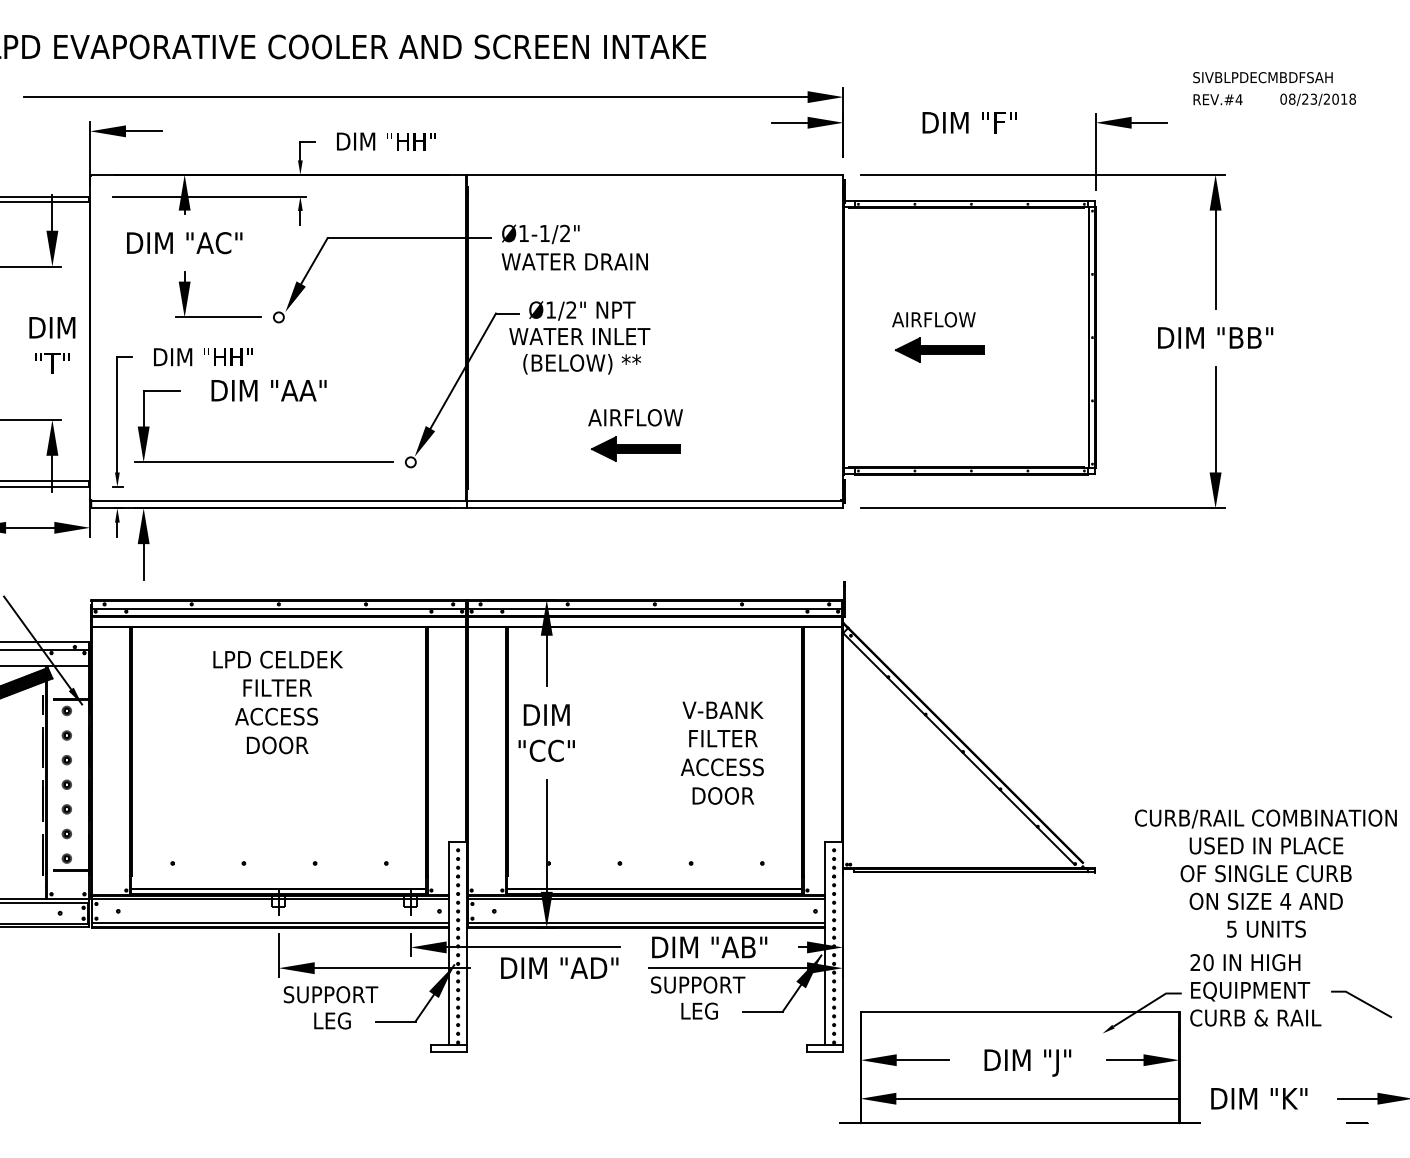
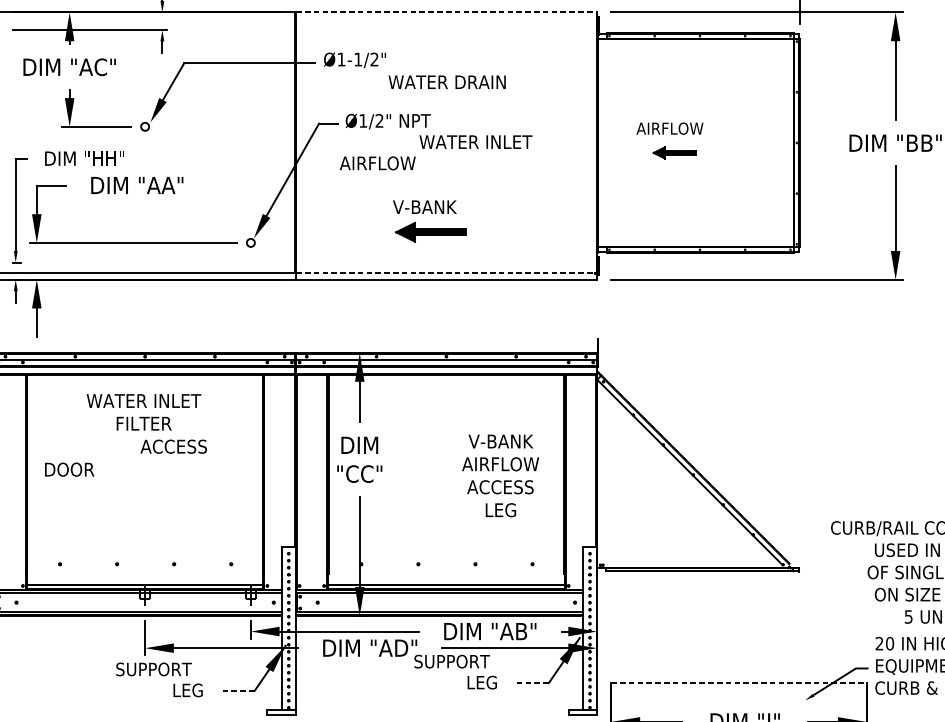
line: (655, 174) -> (446, 12), solid -> dashed
text: (574, 261) -> (446, 81), moved
text: (579, 336) -> (475, 142), moved
part: (939, 349) -> (674, 152), size x0.6
text: (581, 364) -> (387, 164), (BELOW) ** -> AIRFLOW
text: (635, 417) -> (430, 206), AIRFLOW -> V-BANK
line: (655, 500) -> (446, 273), solid -> dashed
text: (277, 659) -> (144, 400), LPD CELDEK -> WATER INLET
text: (276, 716) -> (173, 446), moved
text: (722, 738) -> (500, 464), FILTER -> AIRFLOW
text: (277, 745) -> (69, 469), moved
text: (723, 795) -> (501, 509), DOOR -> LEG
text: (698, 984) -> (452, 661), moved
text: (330, 994) -> (153, 669), moved
line: (762, 1011) -> (532, 682), solid -> dashed
line: (1020, 1011) -> (739, 682), solid -> dashed
line: (395, 1021) -> (238, 690), solid -> dashed

